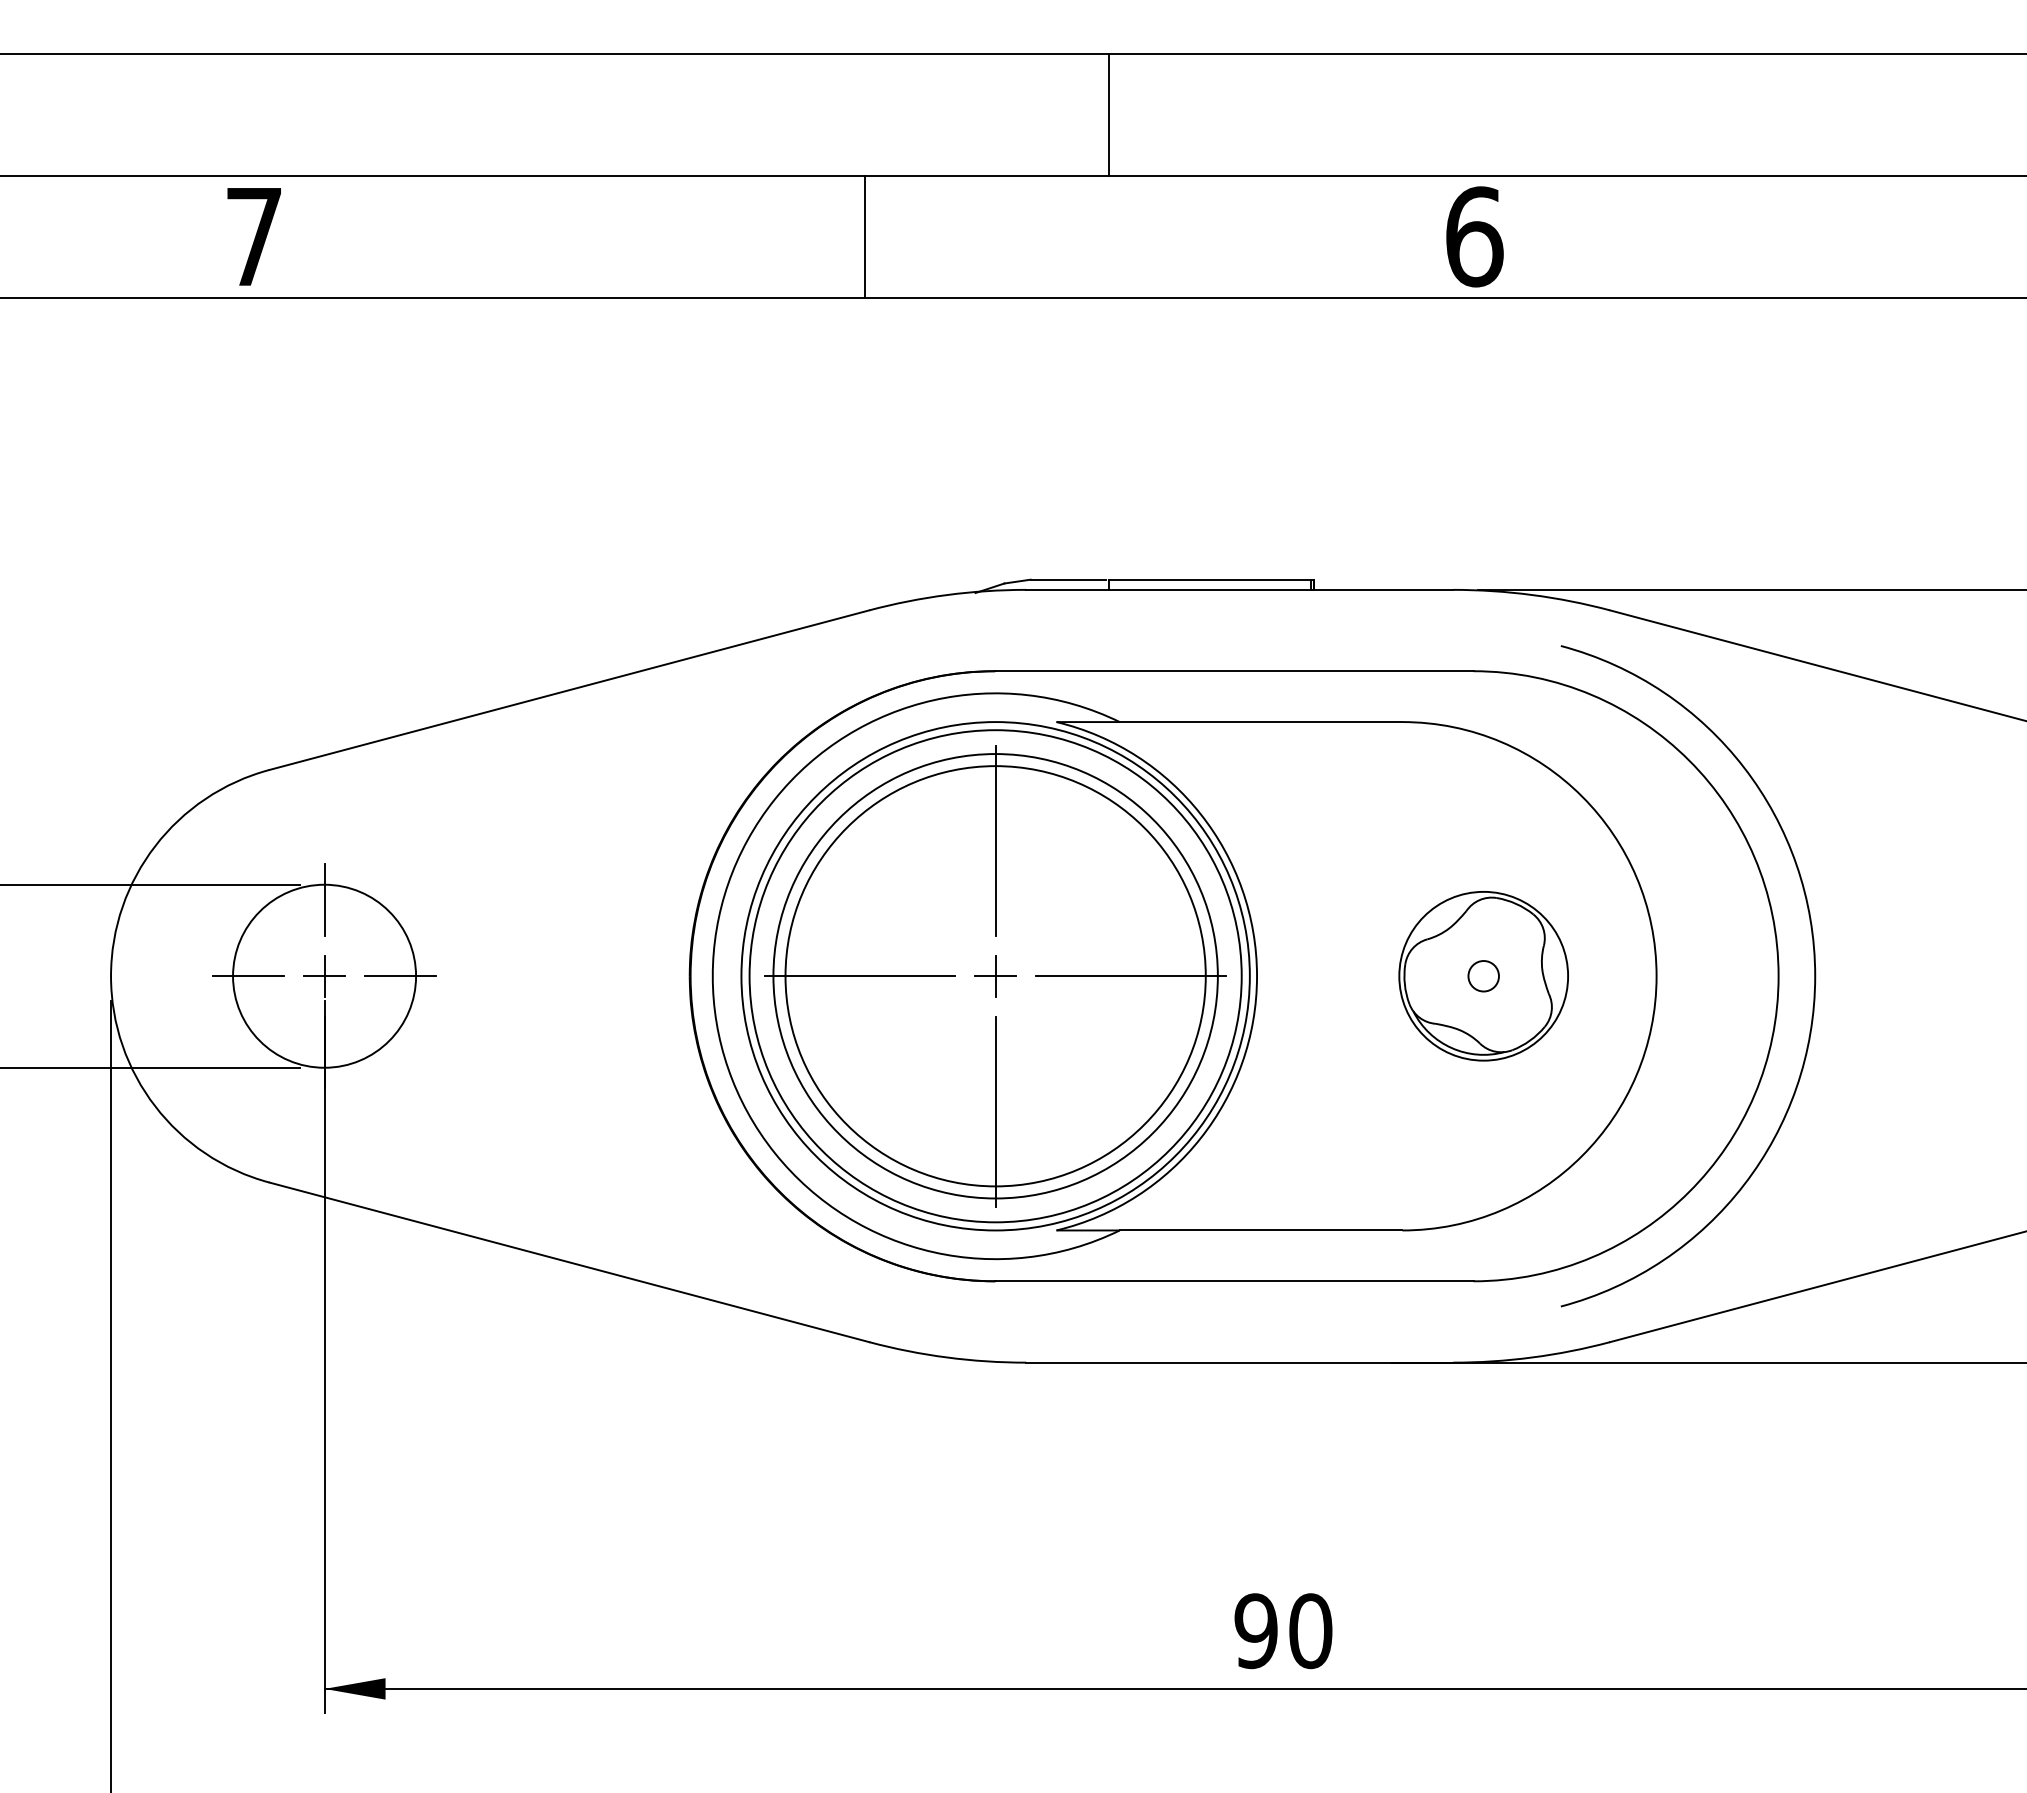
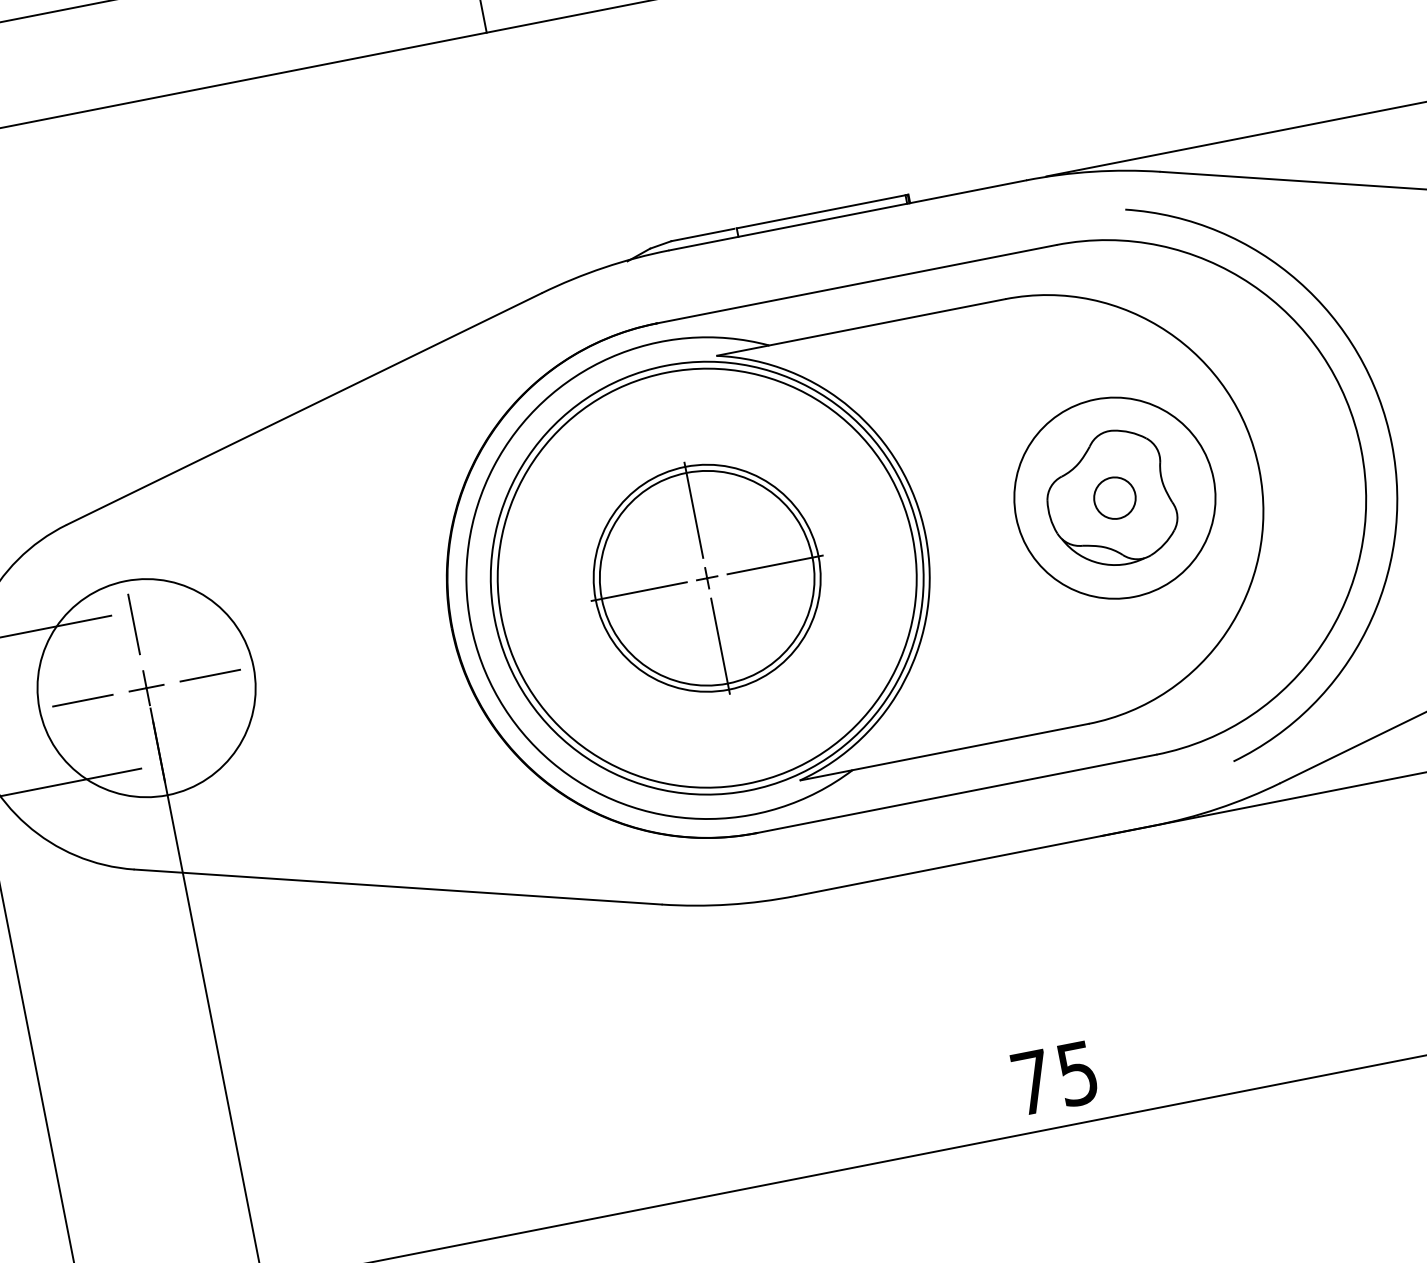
circle: (324, 975) -> (146, 687), size x1.4
circle: (1483, 975) -> (1114, 497), size x1.4
part: (995, 976) -> (707, 578), size x0.6
circle: (1483, 976) -> (1114, 498), size x1.6
text: (1283, 1631) -> (1055, 1078), 90 -> 75

